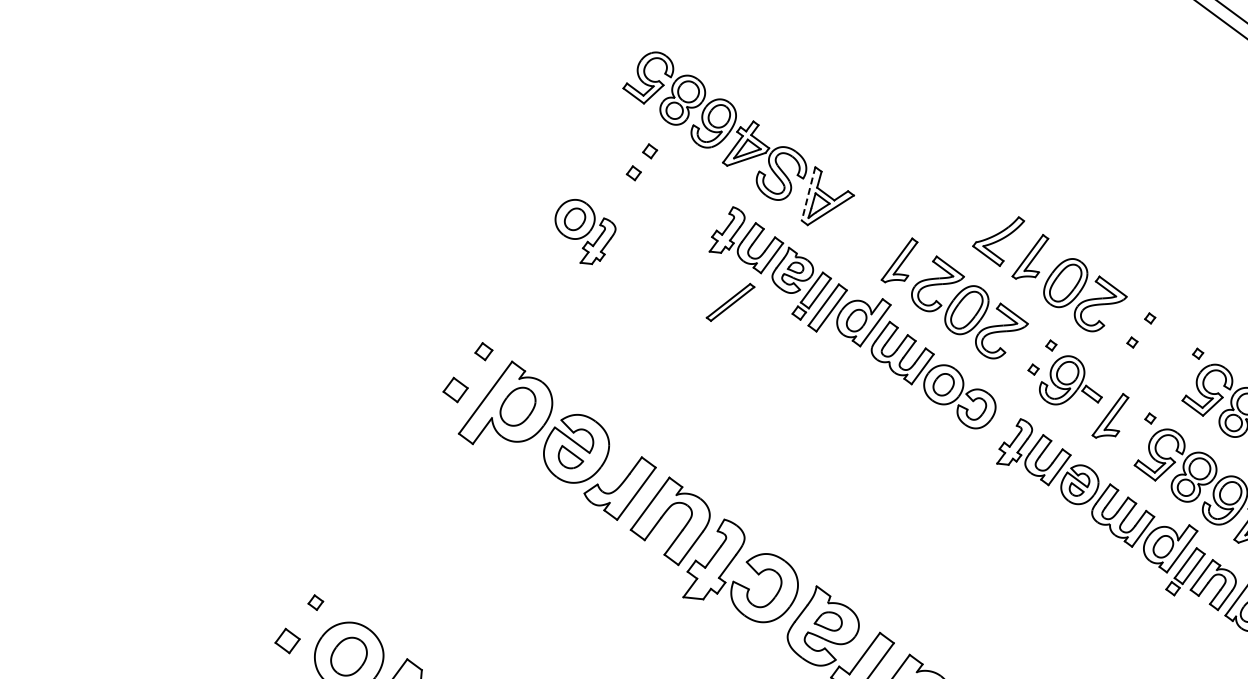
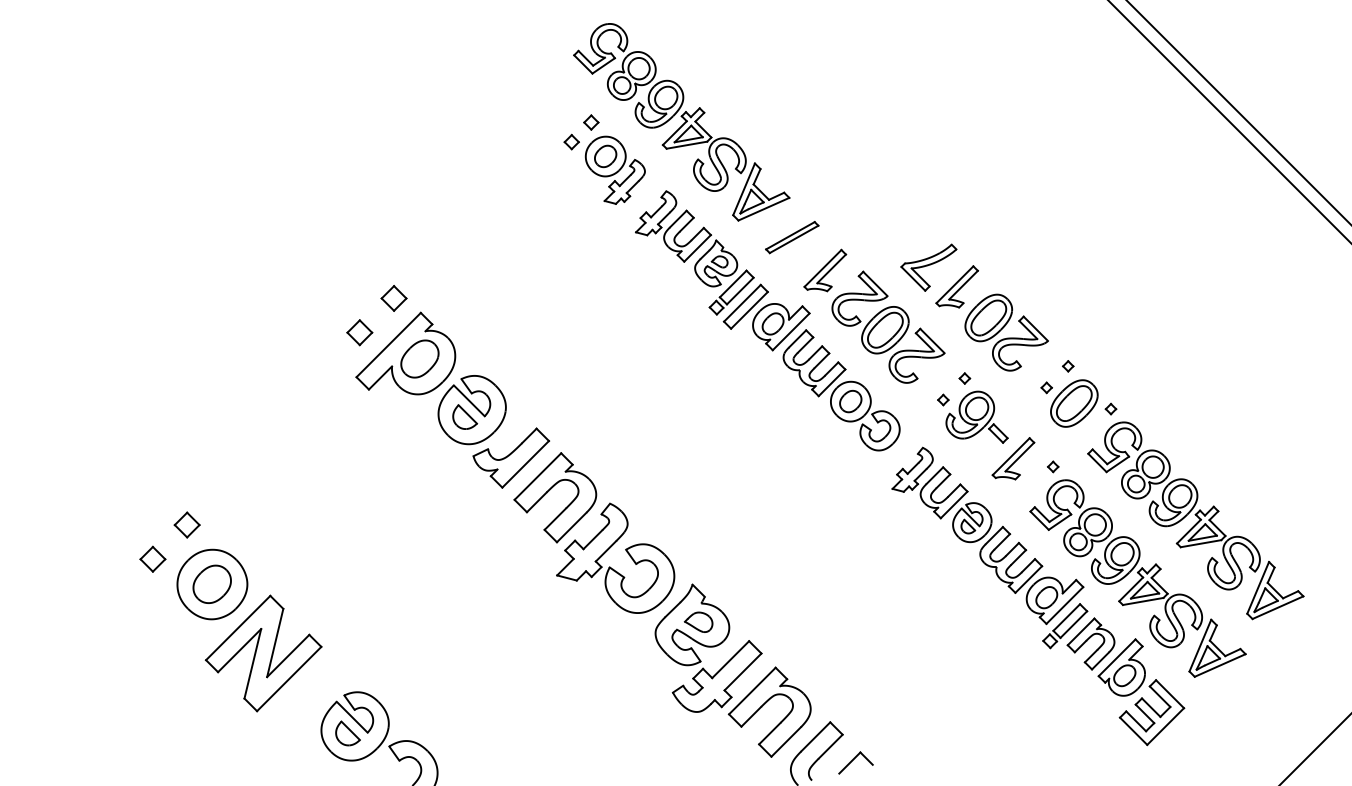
line: (808, 194) -> (743, 189), dashed -> solid
part: (585, 230) -> (614, 169), moved
part: (730, 302) -> (792, 237), moved
part: (483, 351) -> (393, 298), size x1.43
part: (1161, 353) -> (1074, 403), added
part: (315, 602) -> (186, 524), size x1.67

